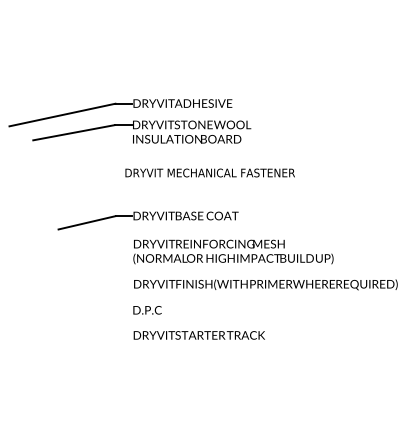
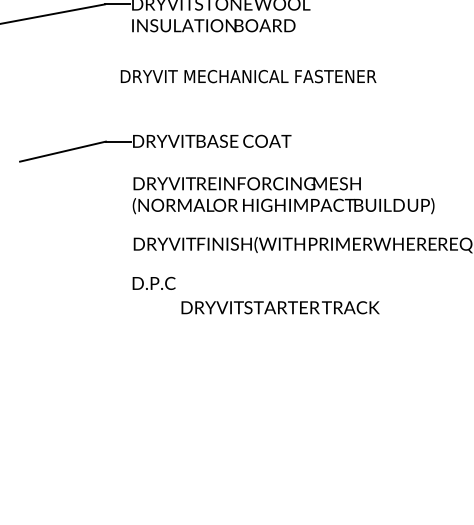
text: (198, 335) -> (279, 307), moved

